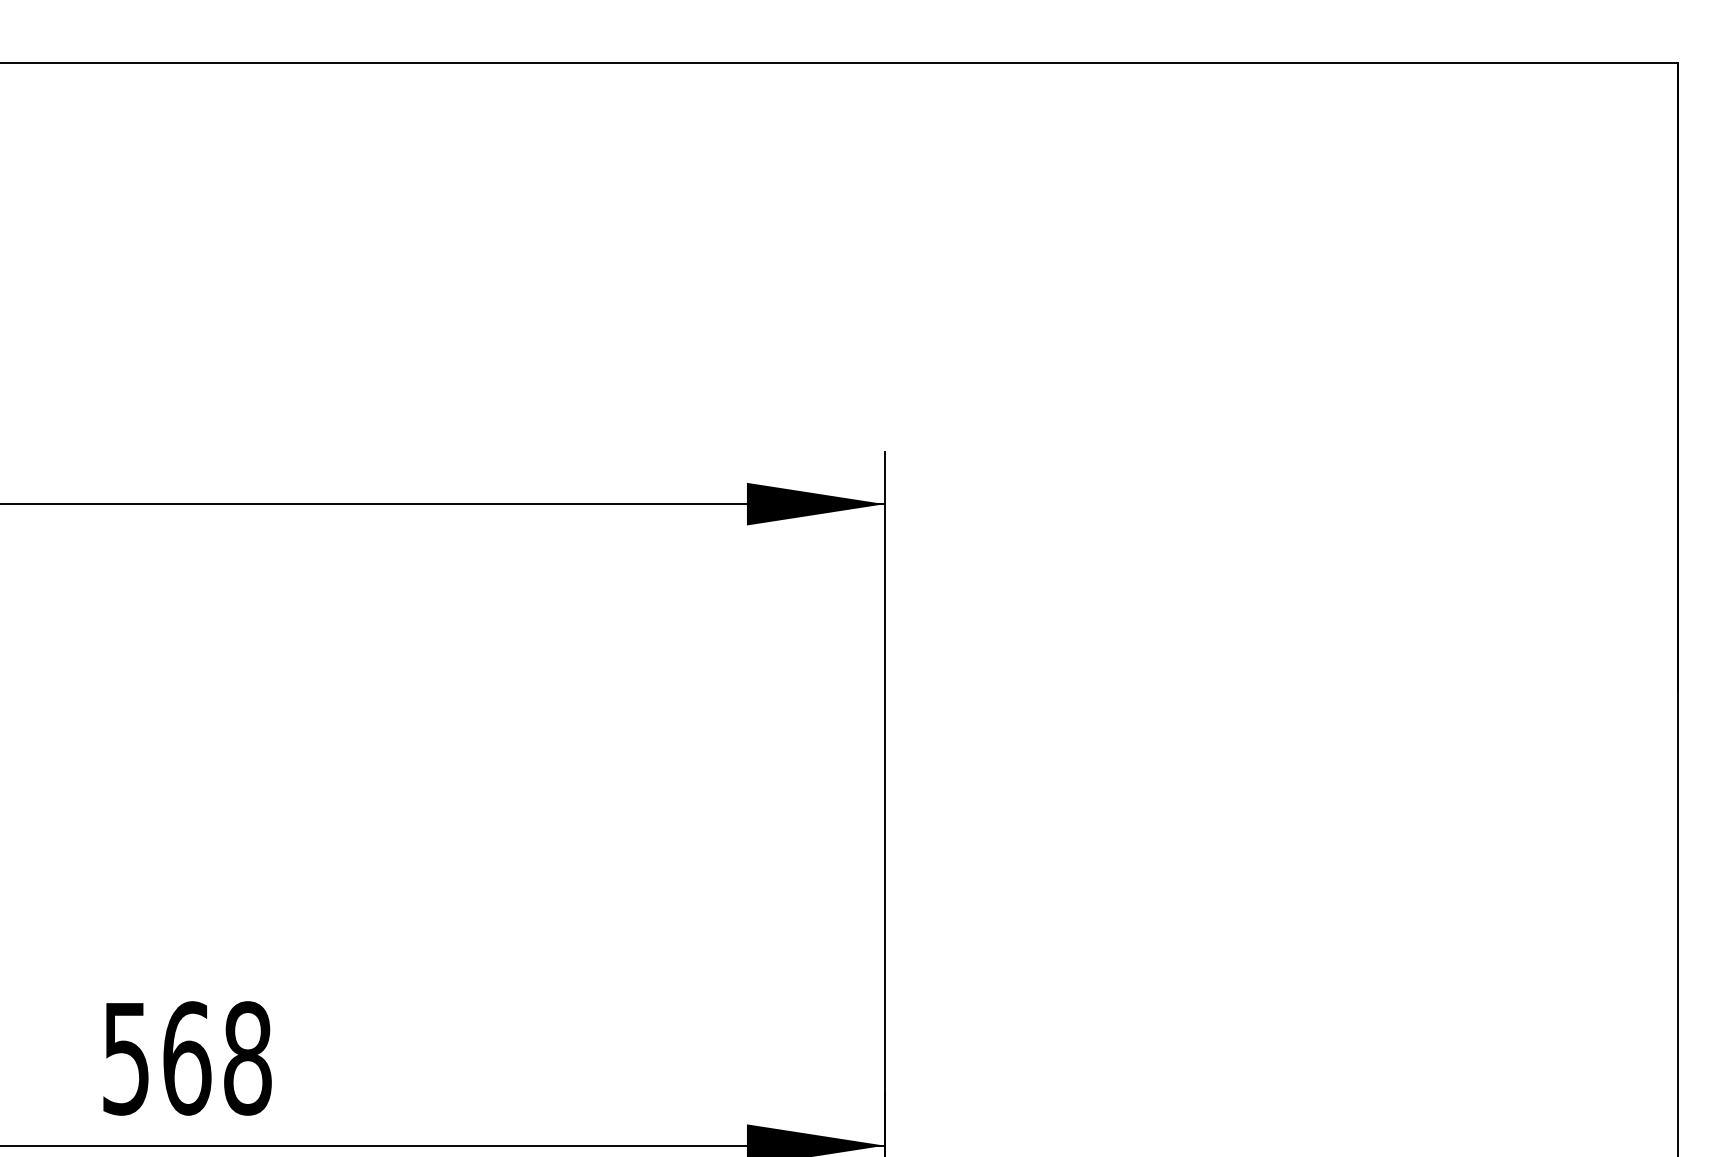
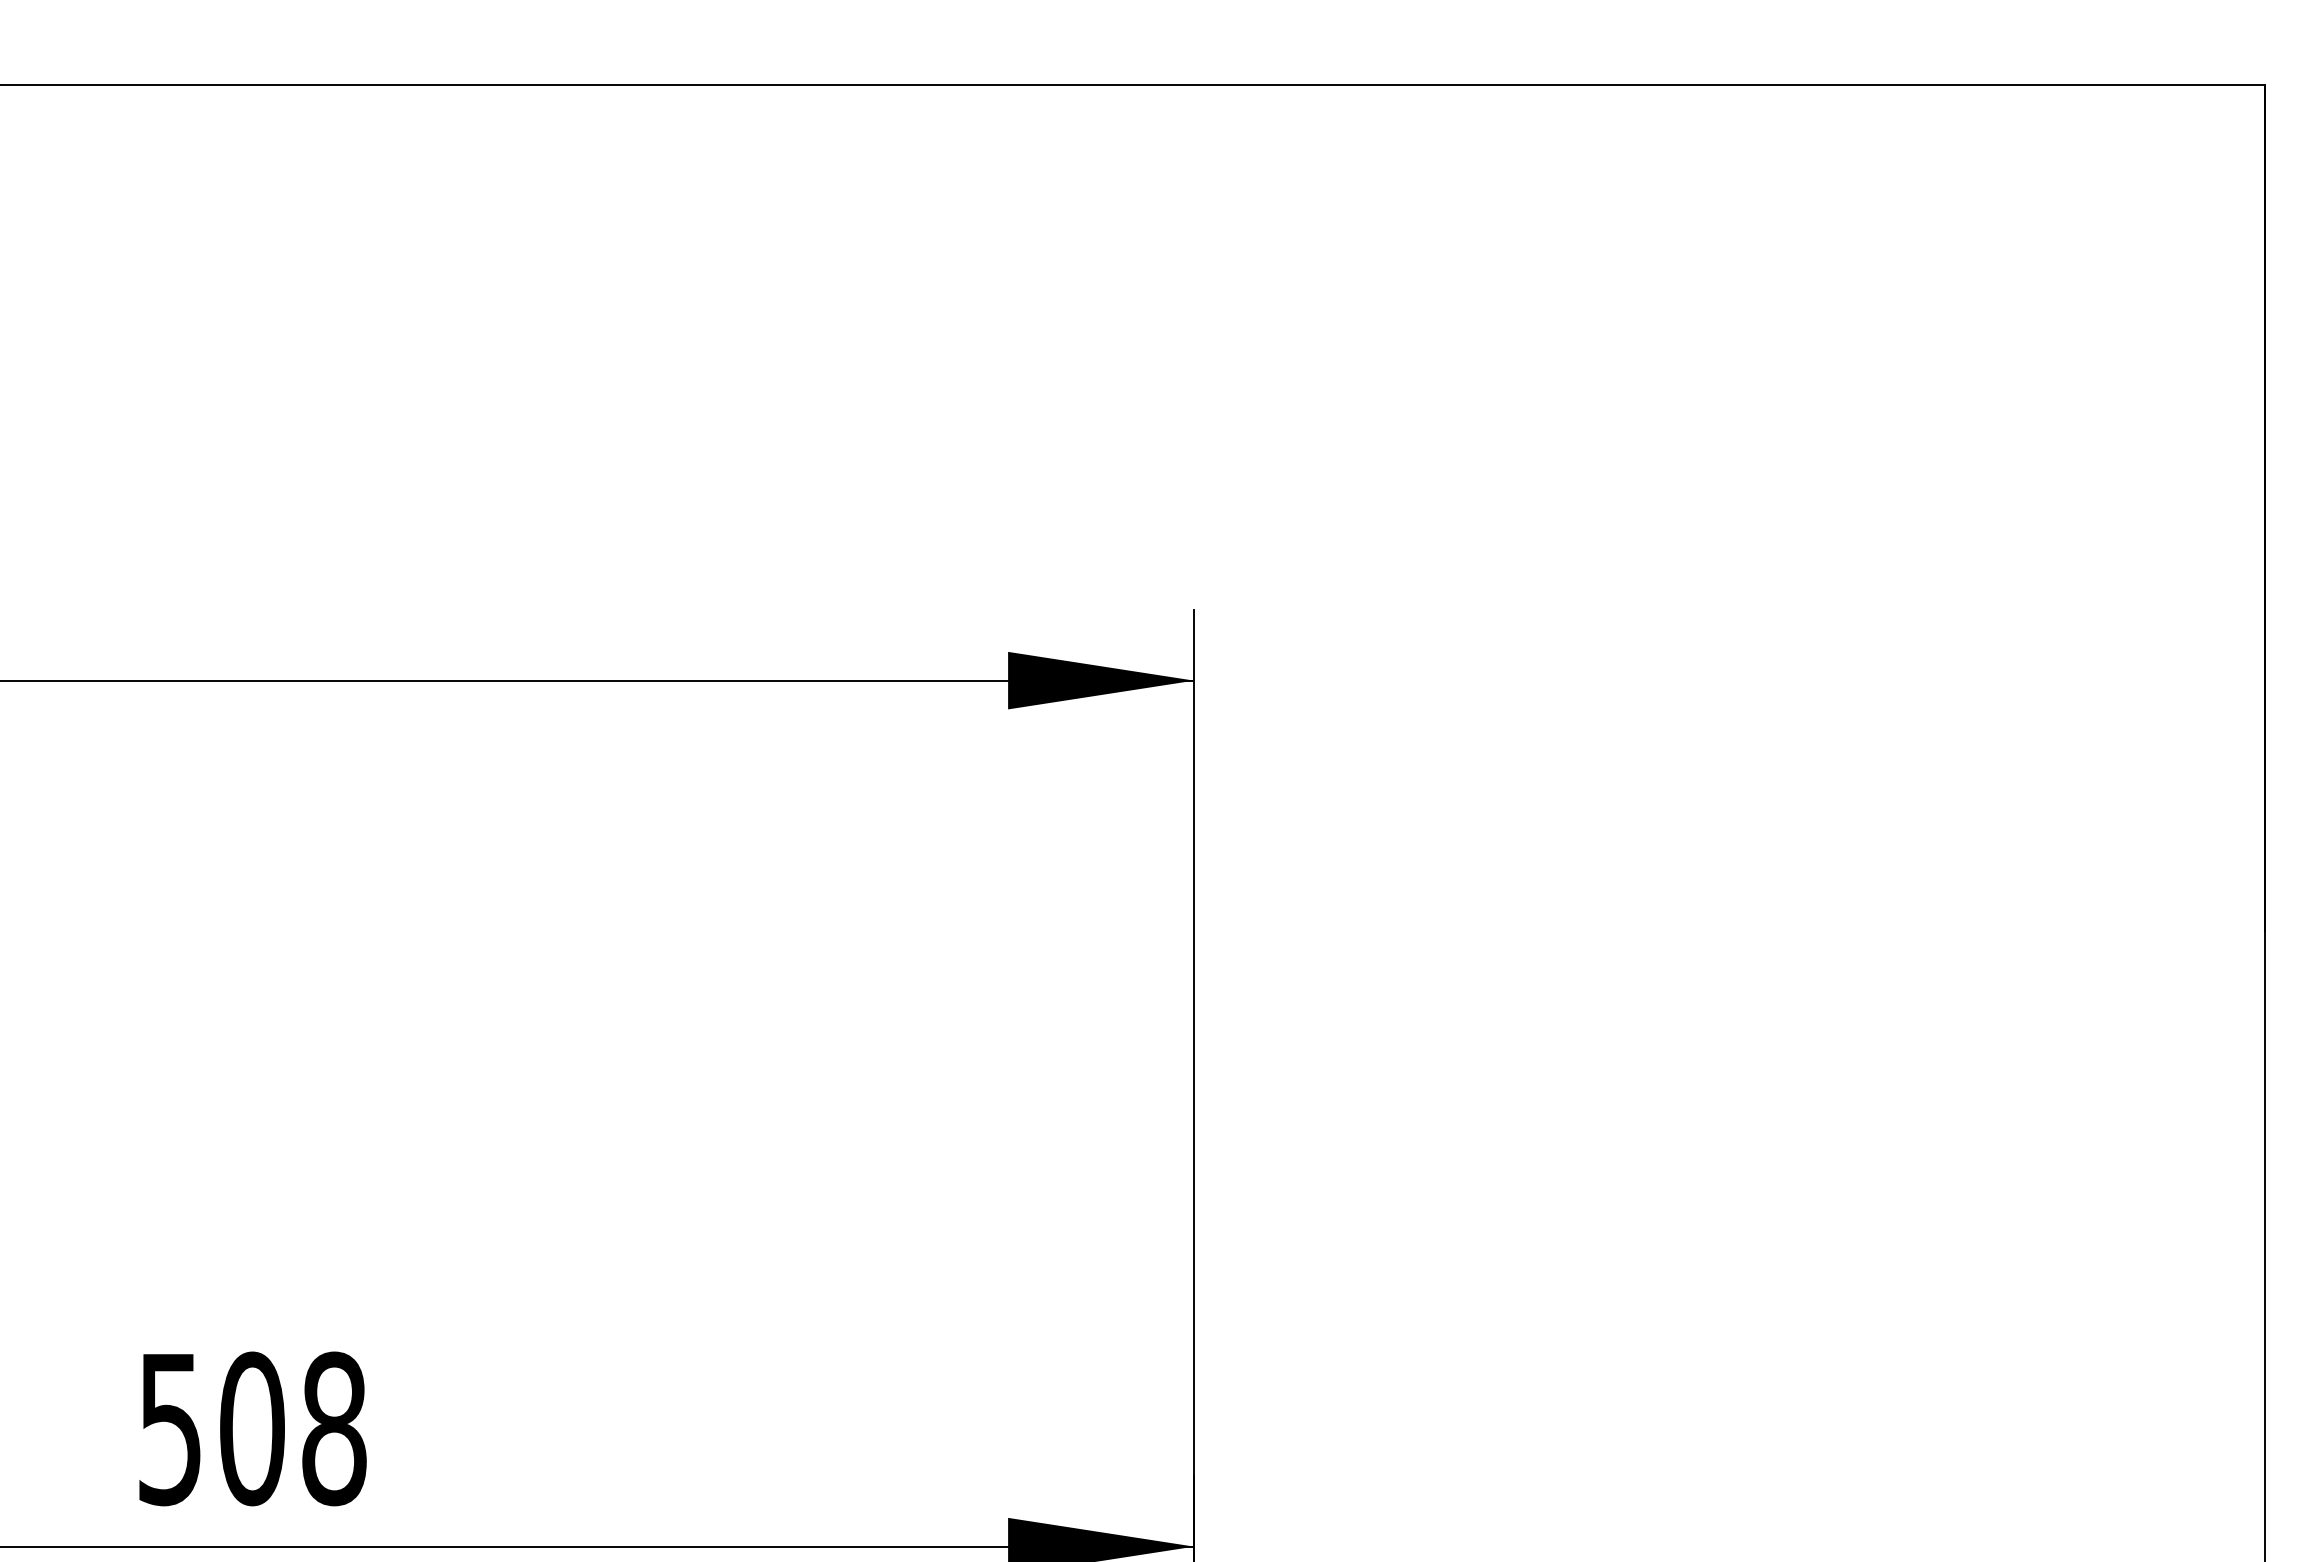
text: (187, 1058) -> (252, 1428), 568 -> 508

